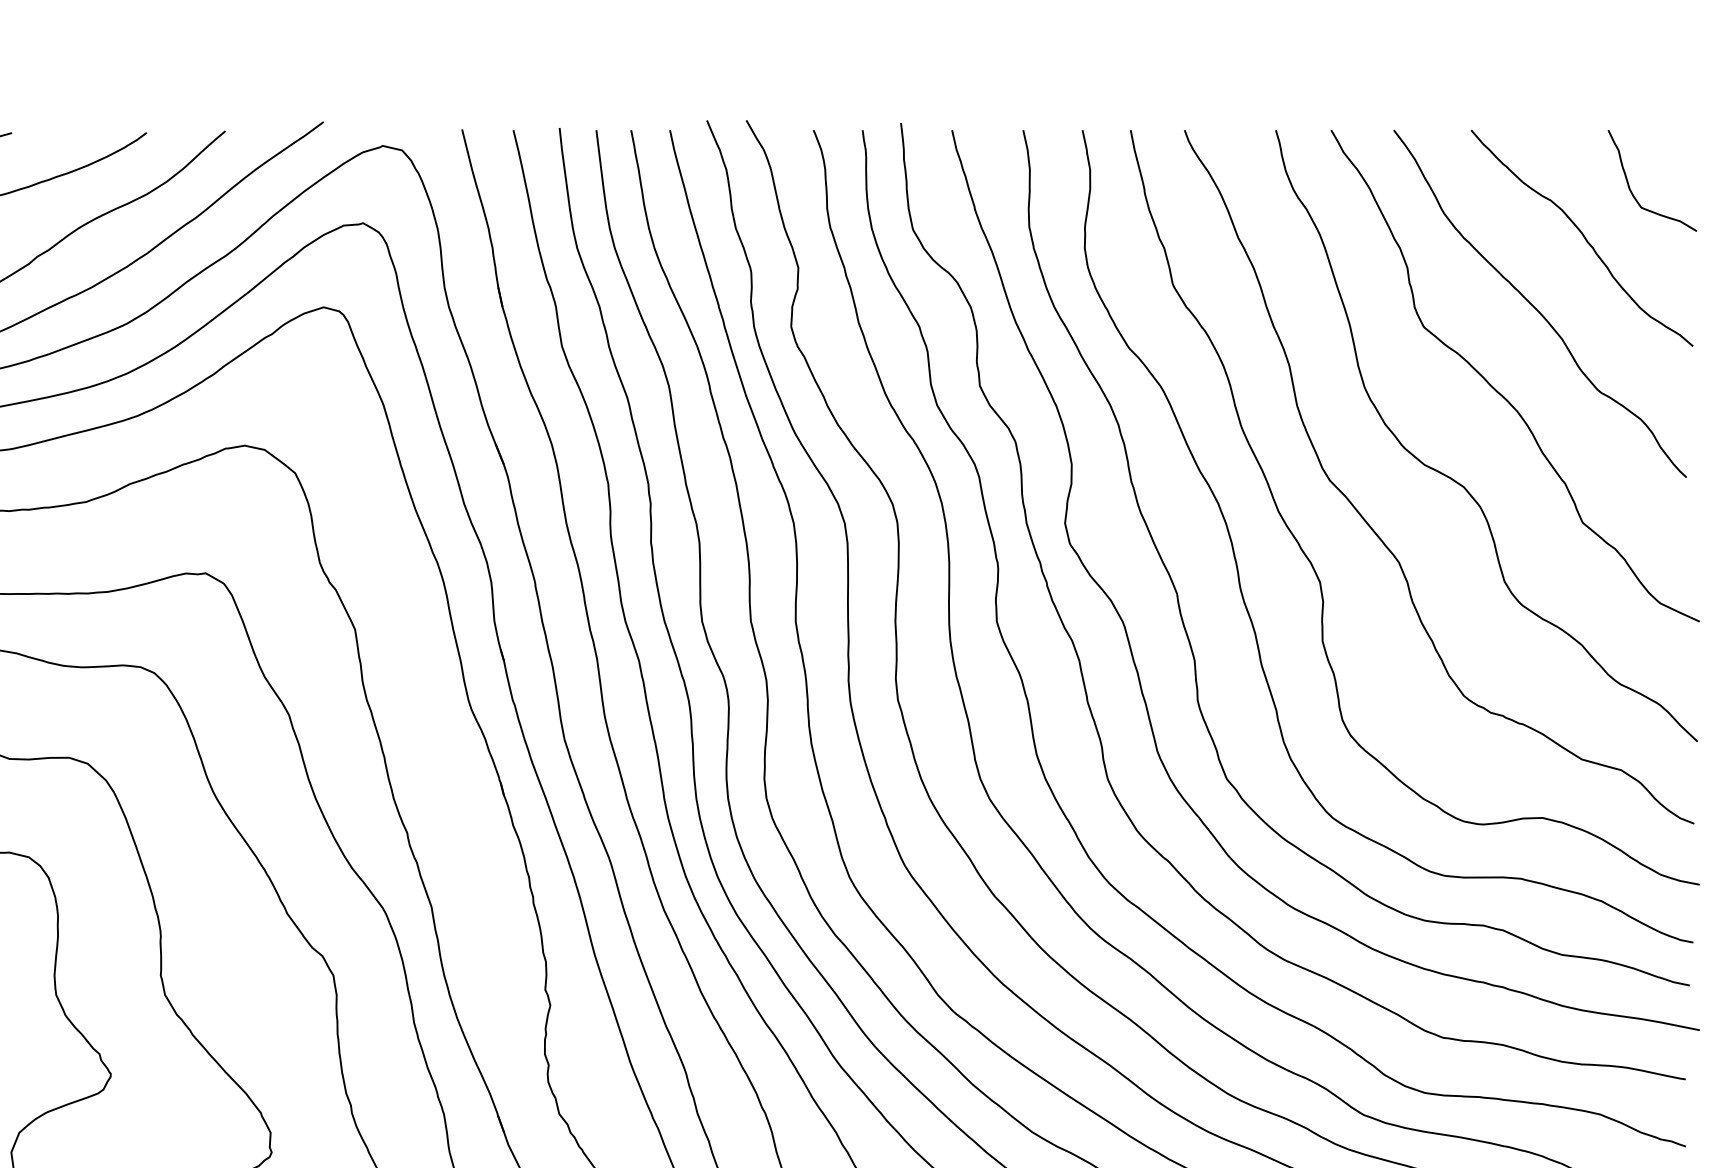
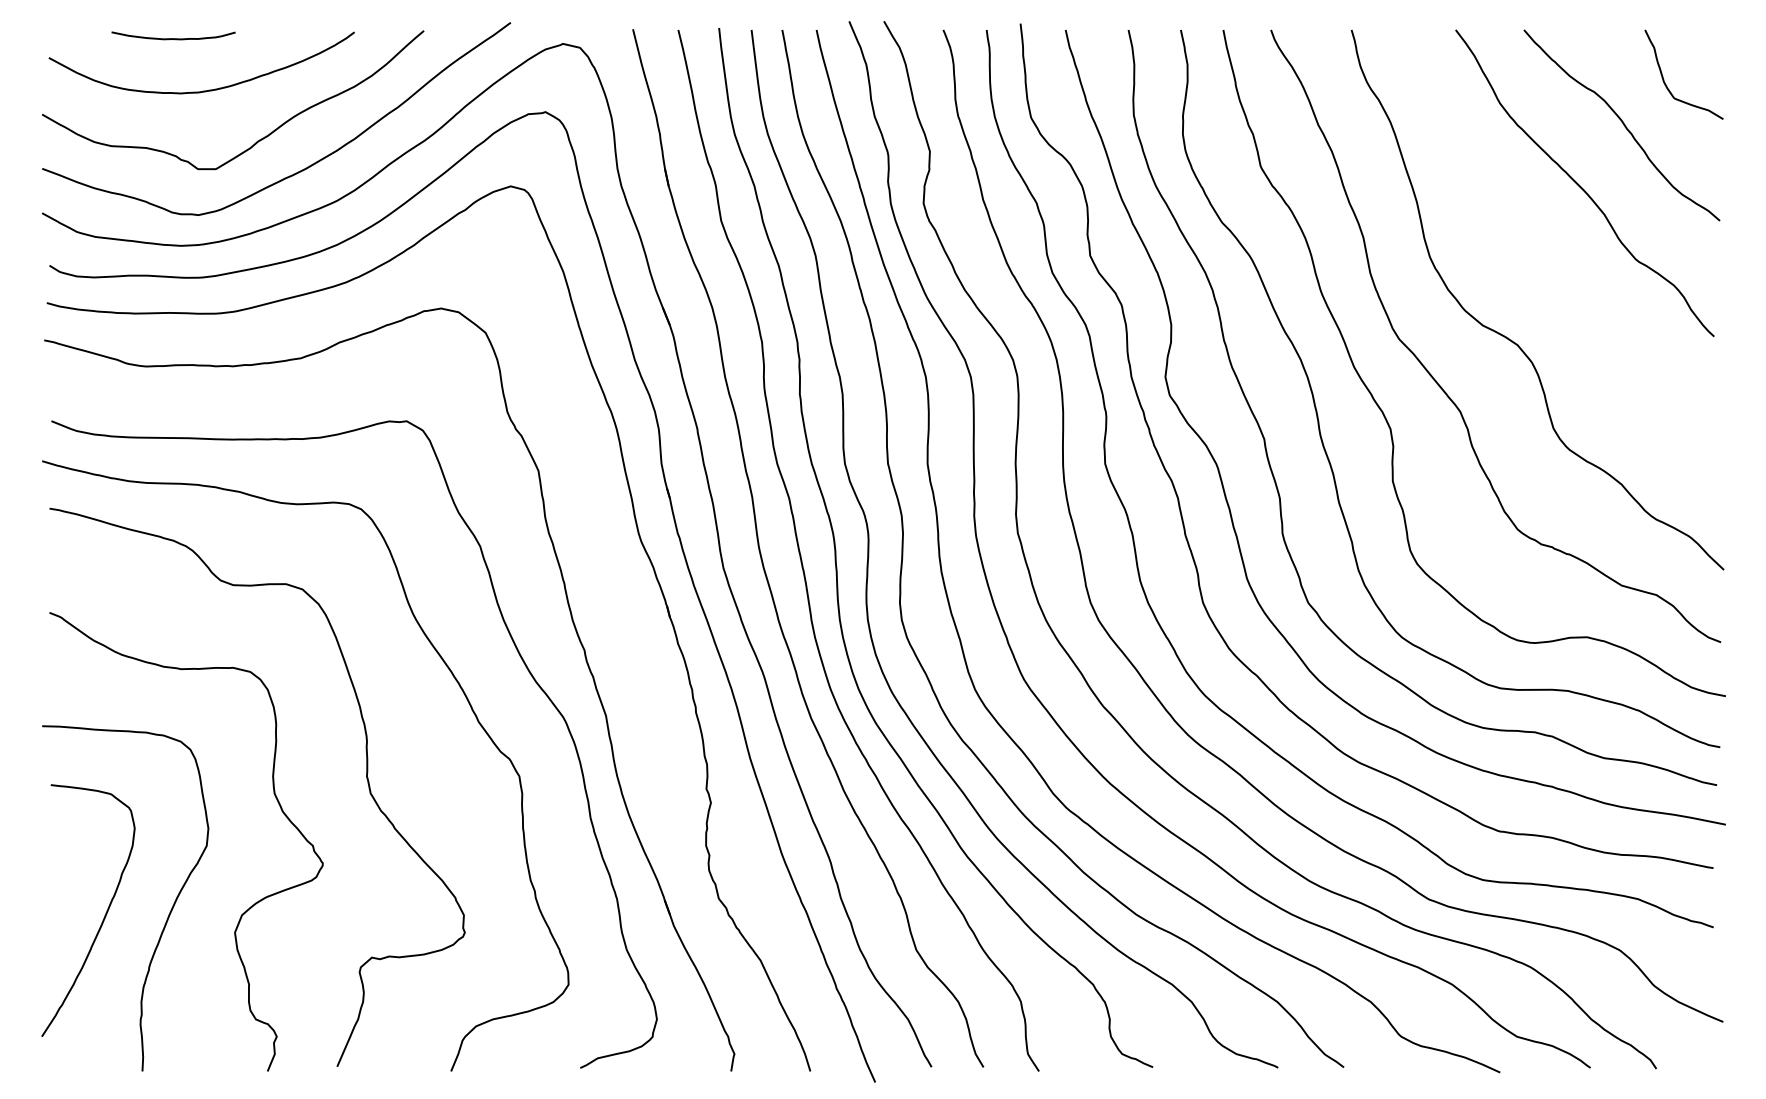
curve: (1498, 391) -> (1548, 260), removed

